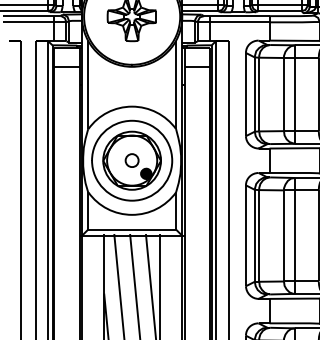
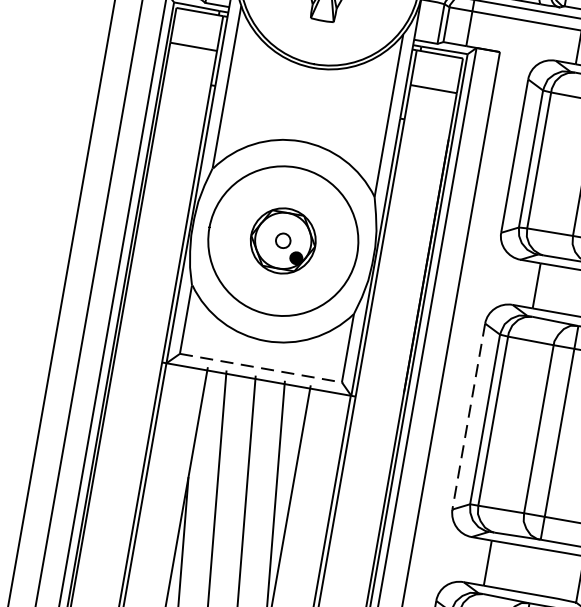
part: (131, 160) -> (282, 240), size x0.6
line: (133, 229) -> (263, 368), solid -> dashed
line: (245, 236) -> (467, 417), solid -> dashed

